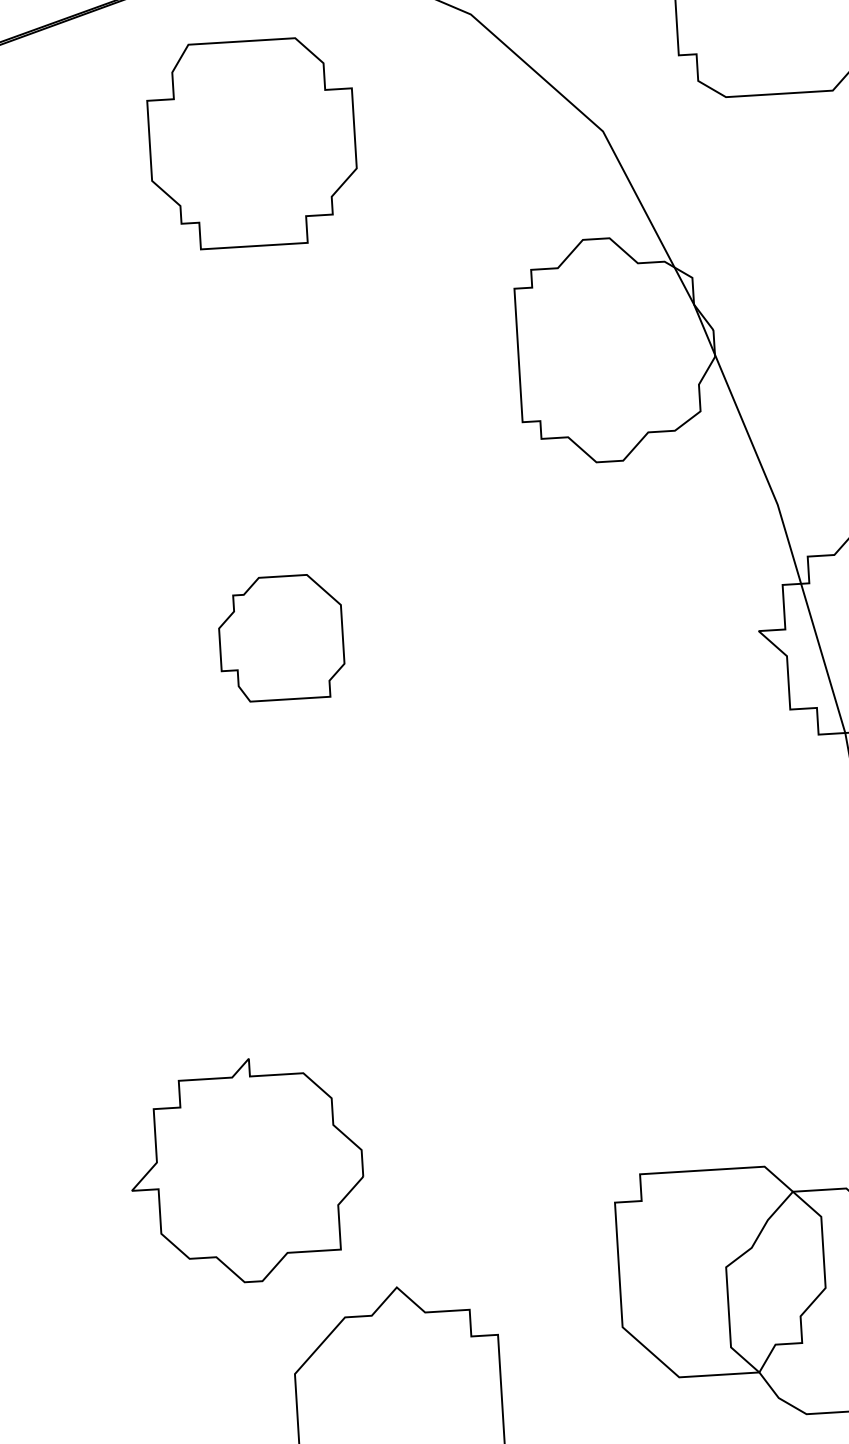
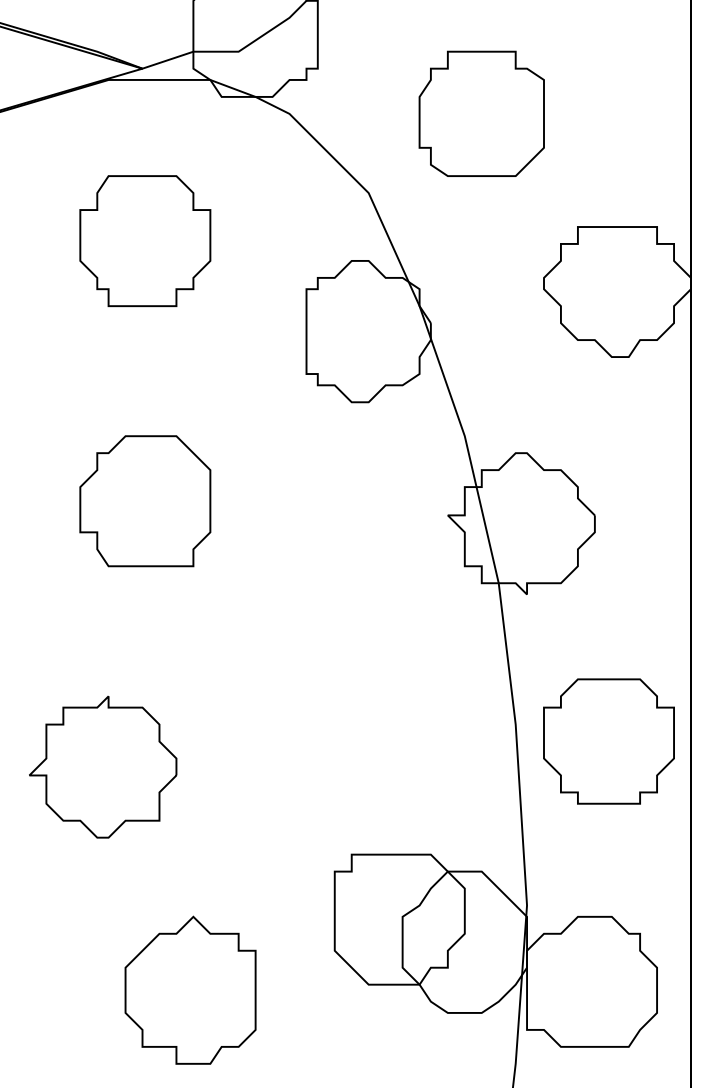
part: (252, 144) -> (145, 241), moved
part: (281, 638) -> (145, 501), size x1.67
part: (247, 1169) -> (103, 766), moved

